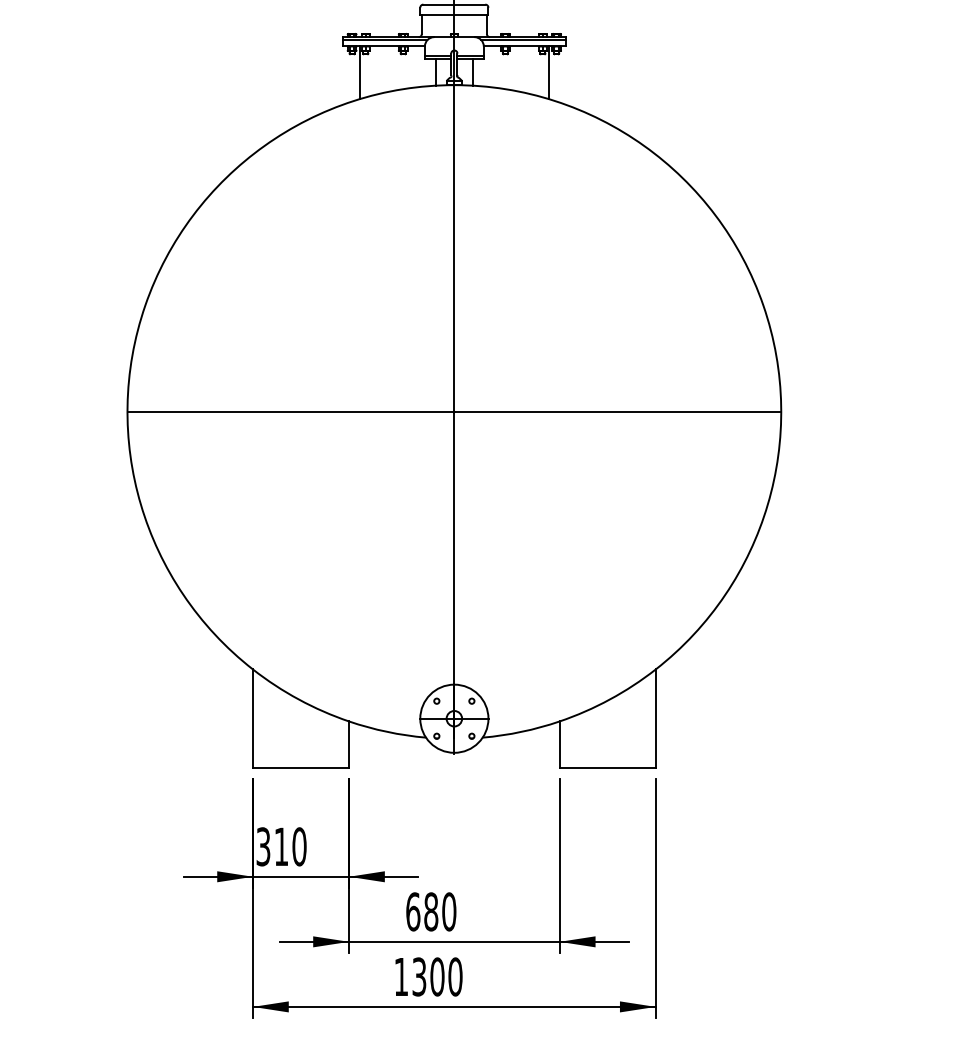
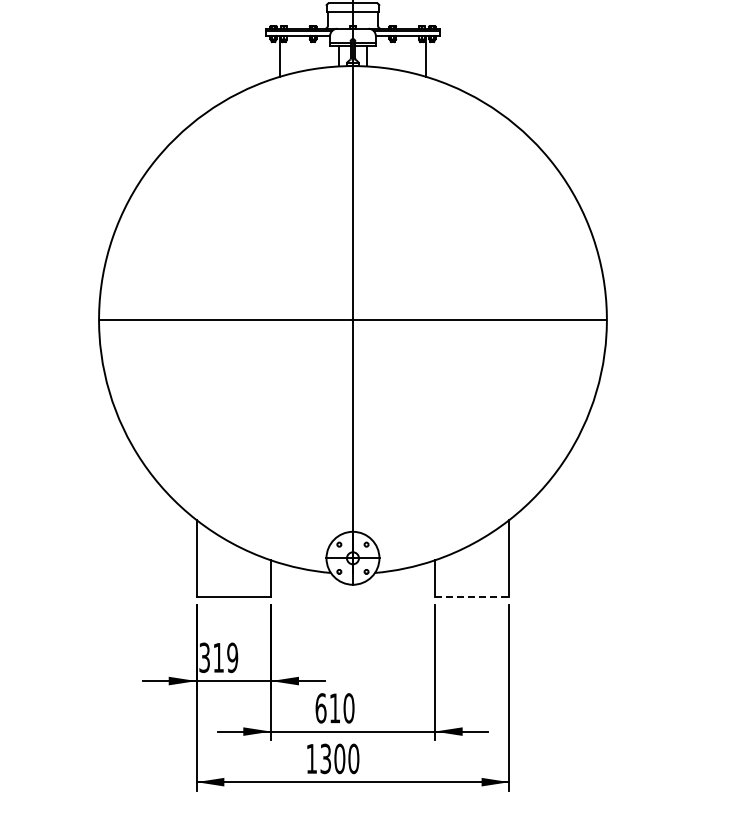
line: (608, 767) -> (472, 596), solid -> dashed
text: (299, 846) -> (232, 657), 310 -> 319
text: (430, 912) -> (334, 708), 680 -> 610

